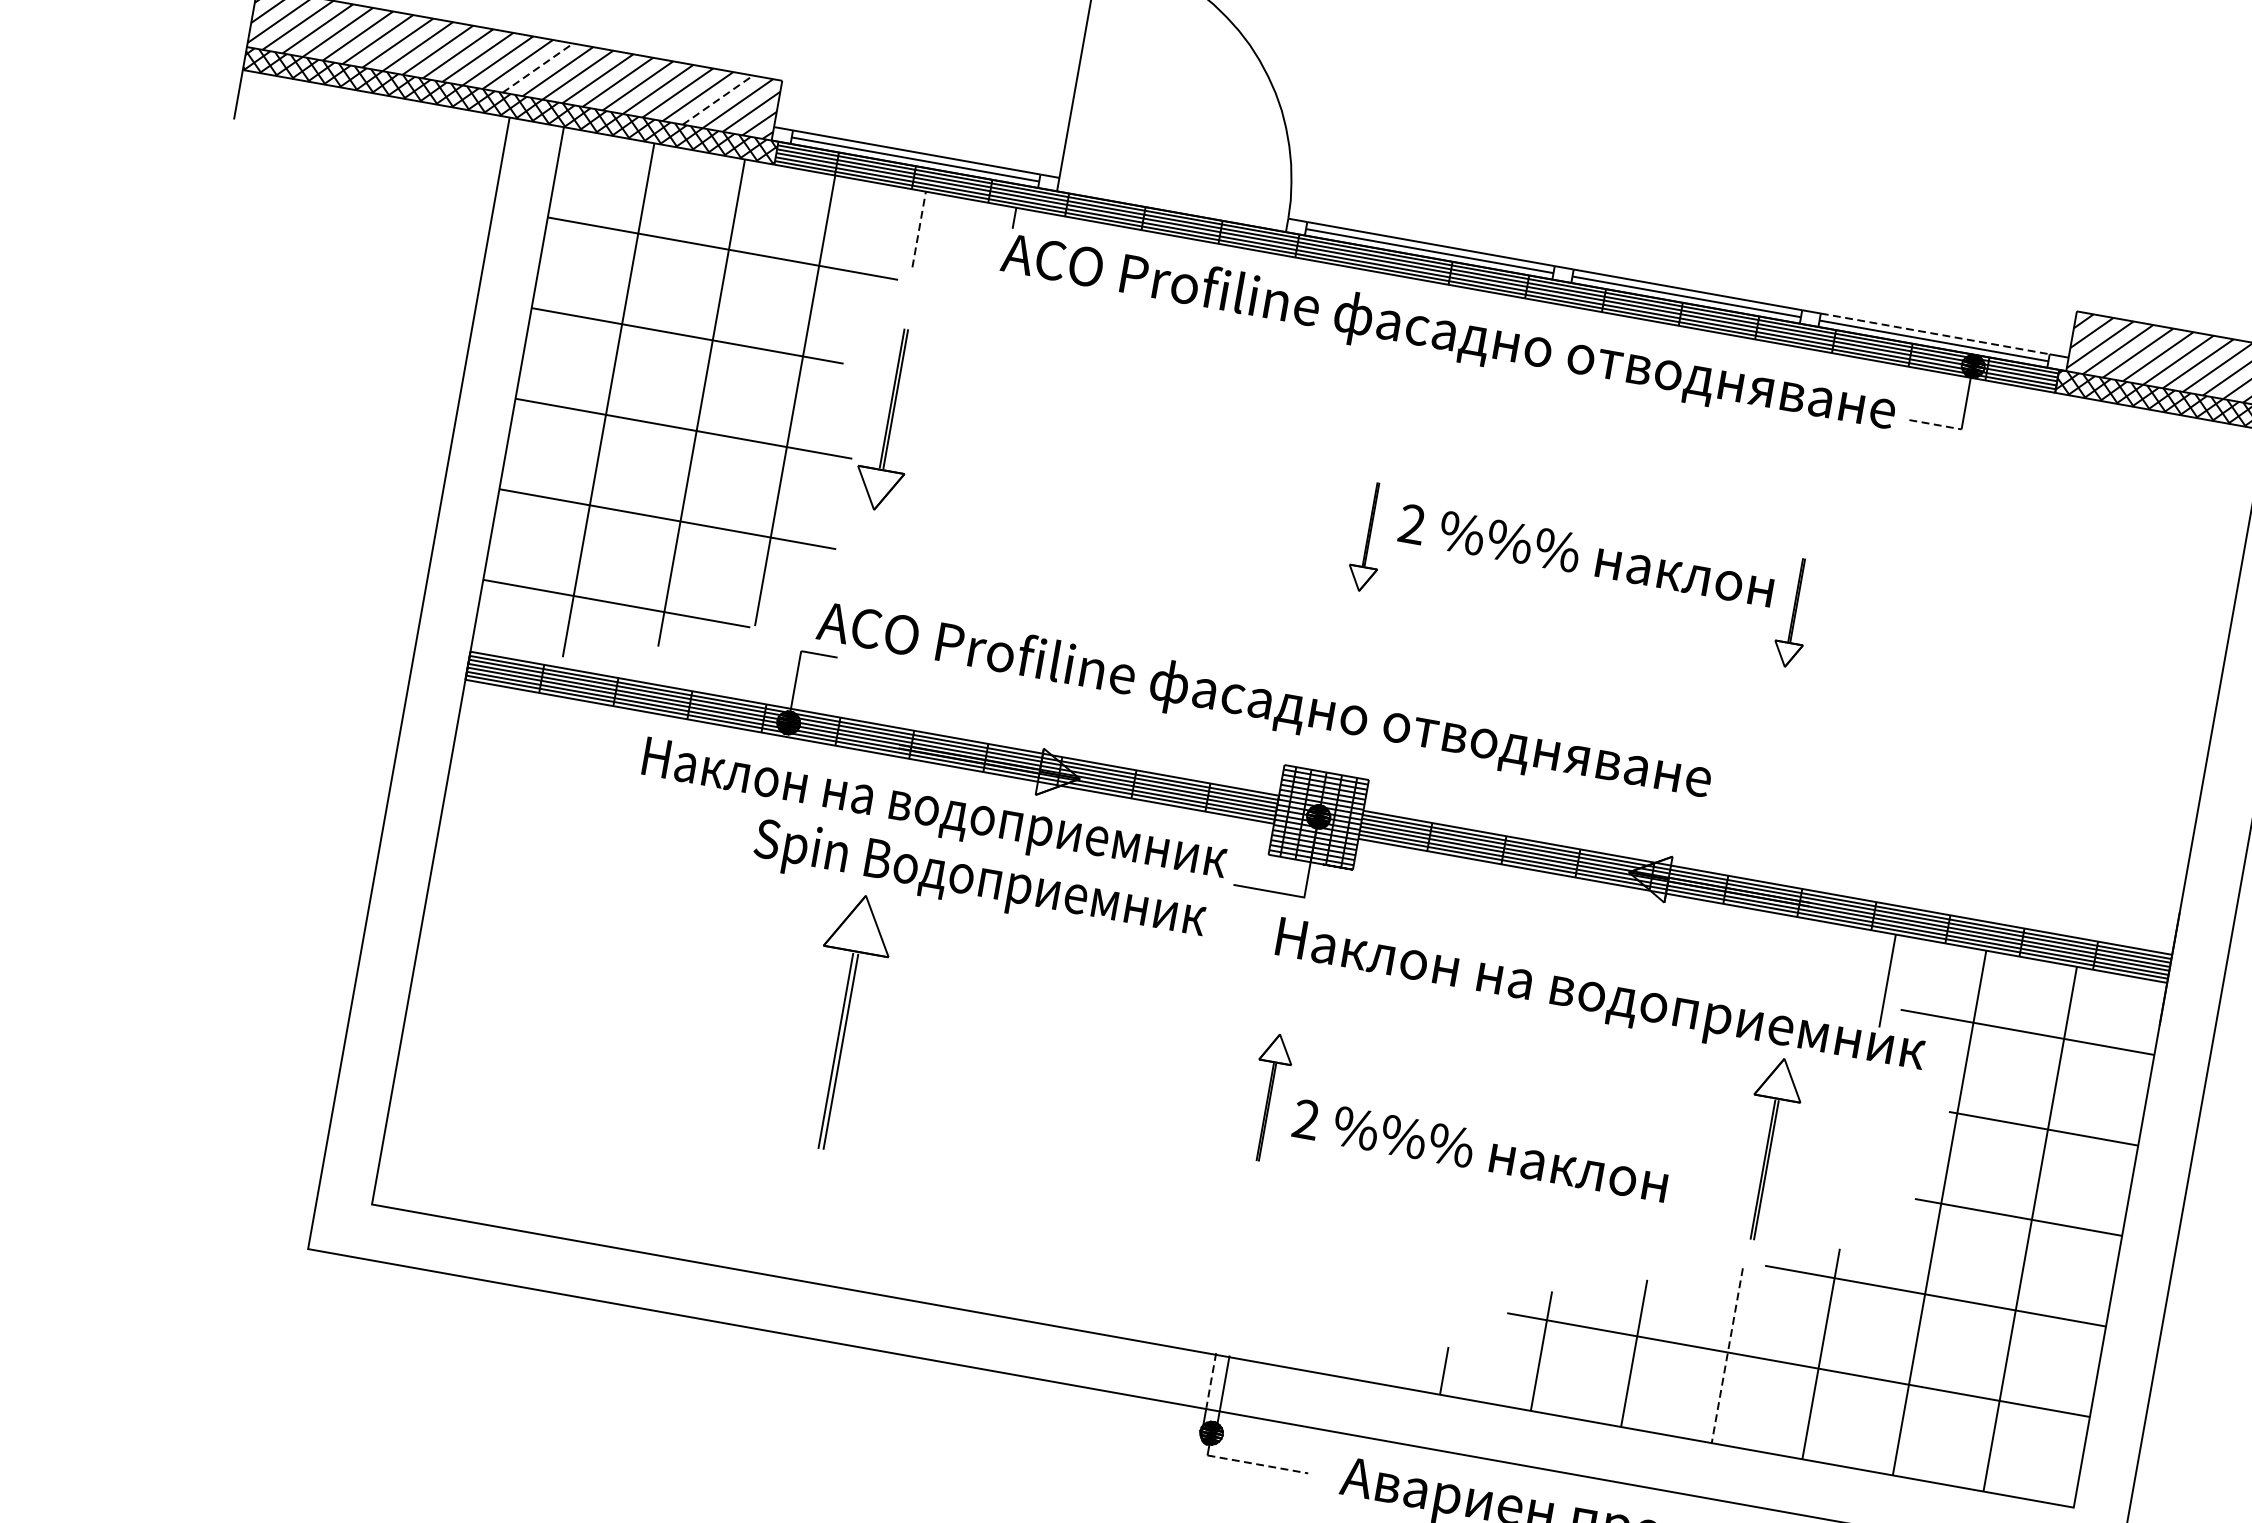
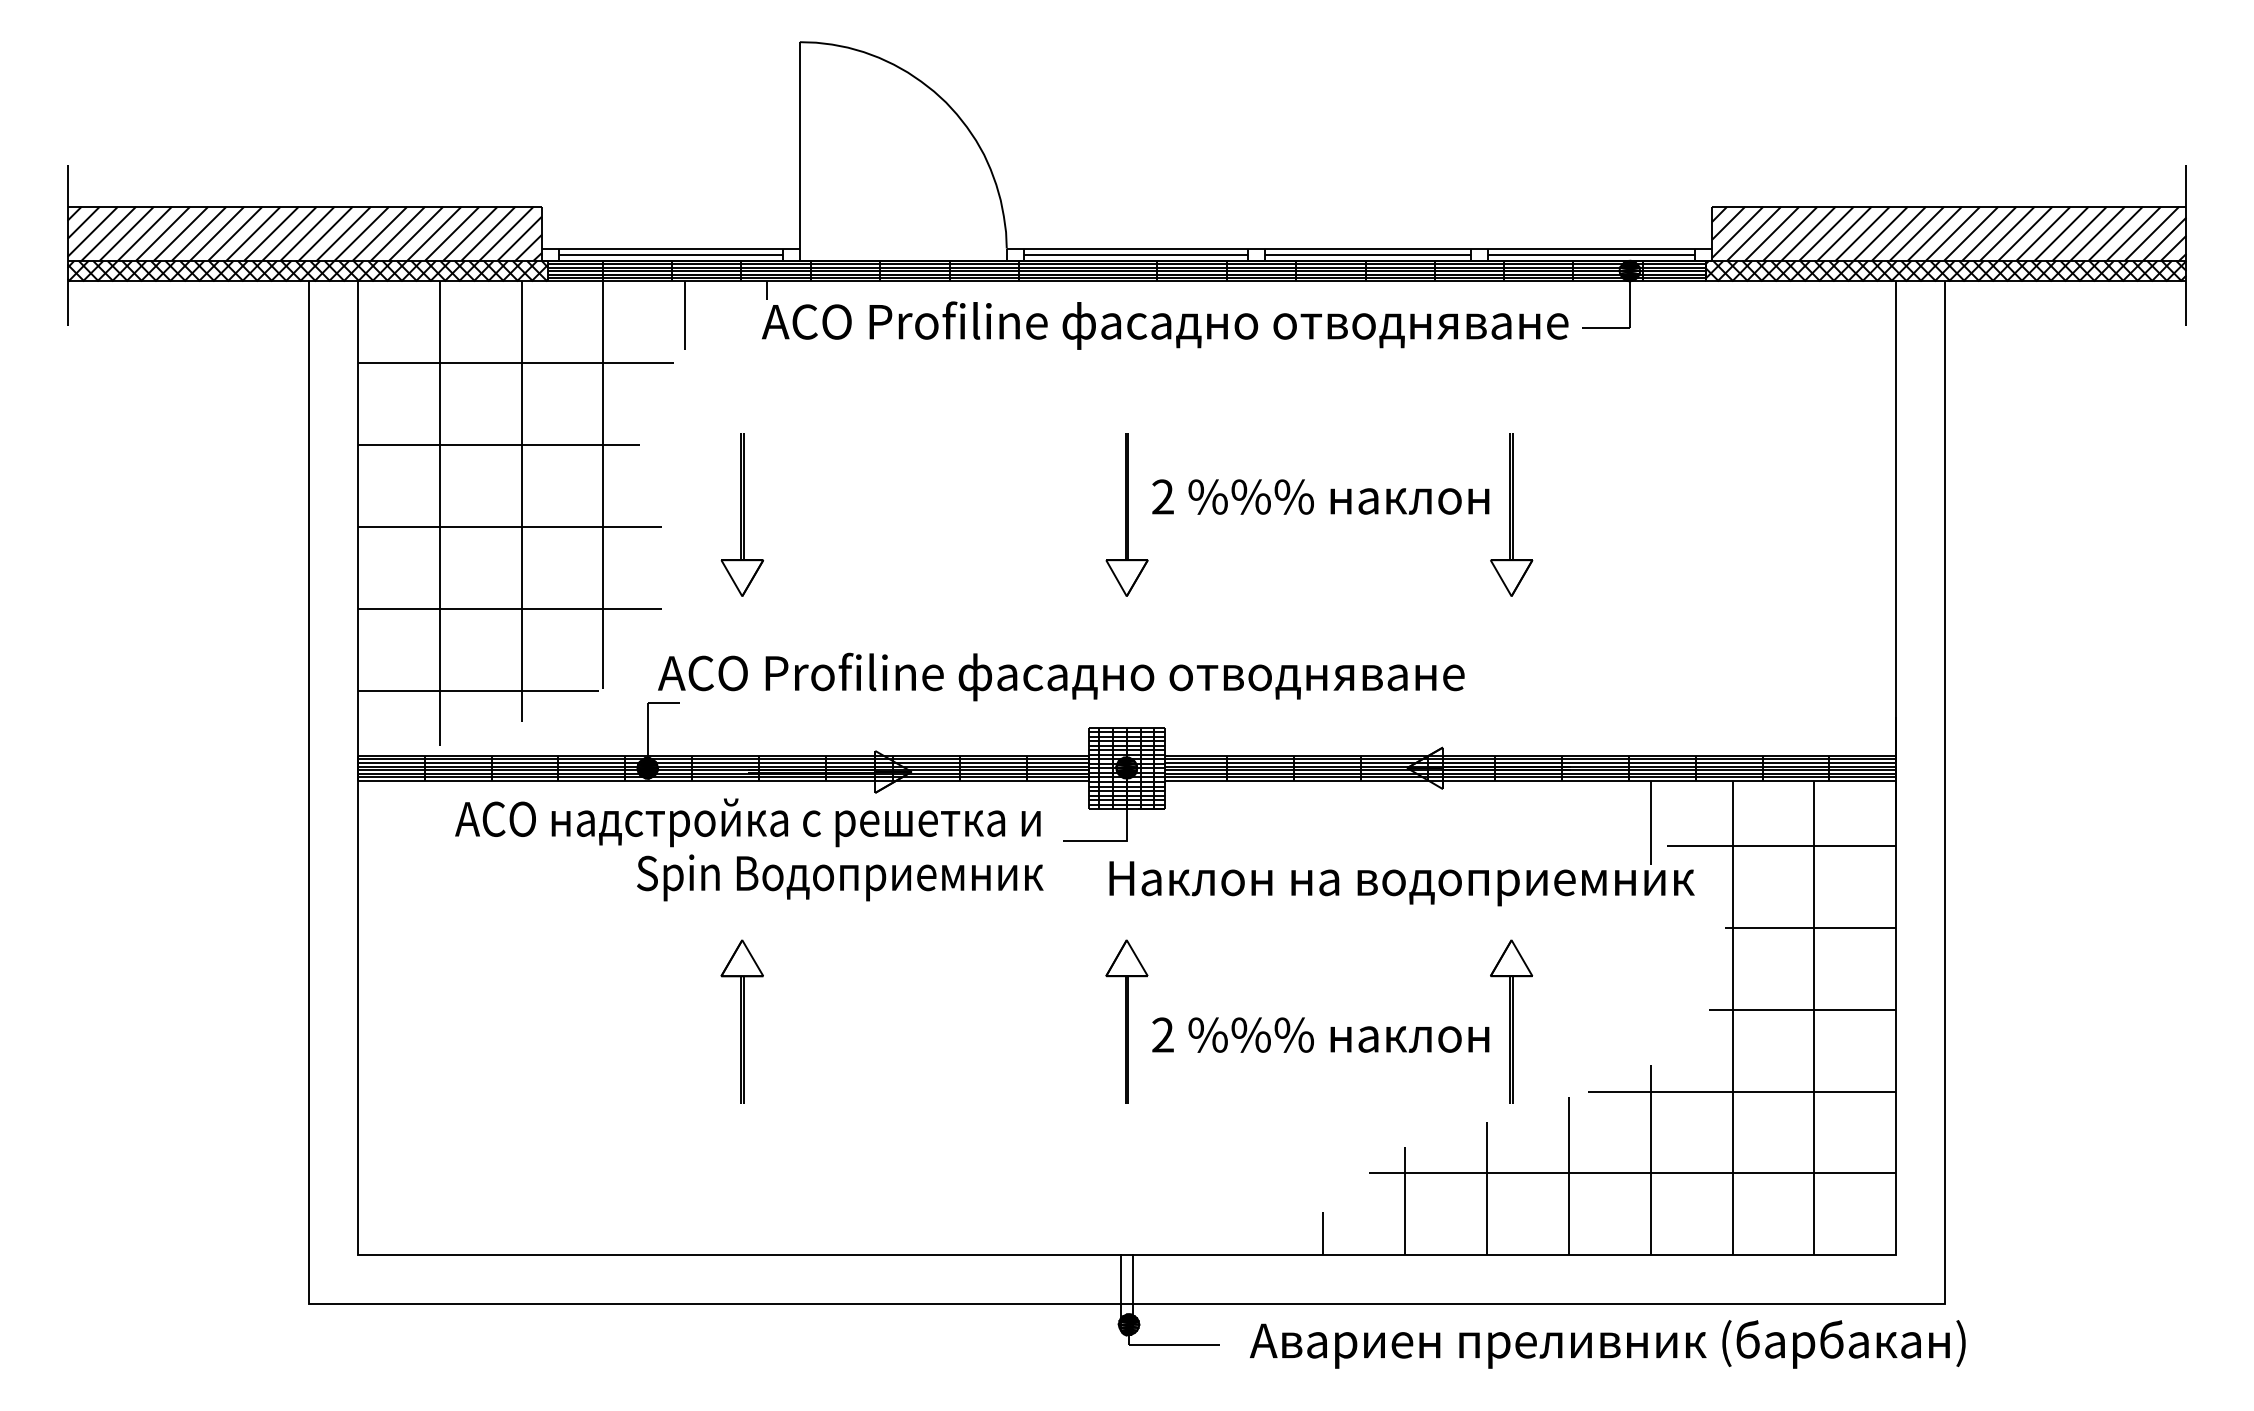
line: (538, 67) -> (326, 233), dashed -> solid
line: (717, 99) -> (488, 233), dashed -> solid
line: (919, 229) -> (685, 315), dashed -> solid
line: (1936, 334) -> (1592, 248), dashed -> solid
part: (890, 419) -> (742, 514), moved
line: (1934, 425) -> (1605, 328), dashed -> solid
part: (1368, 536) -> (1126, 514), size x1.67
part: (1794, 612) -> (1511, 514), size x1.67
text: (895, 803) -> (753, 822), Наклон на водоприемник -> ACO надстройка с решетка и
part: (842, 1021) -> (741, 1021), size x0.71
part: (1268, 1097) -> (1126, 1021), size x1.43
part: (1768, 1148) -> (1511, 1021), moved
line: (1726, 1355) -> (1568, 1176), dashed -> solid
line: (1211, 1380) -> (1120, 1278), dashed -> solid
line: (1257, 1464) -> (1174, 1344), dashed -> solid

